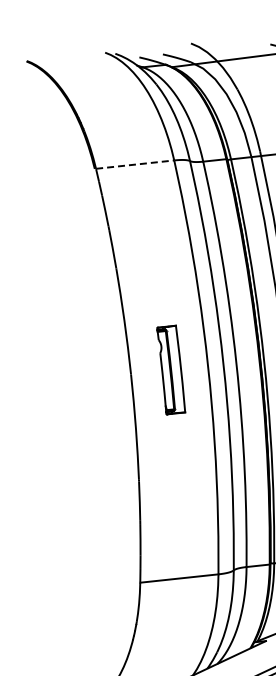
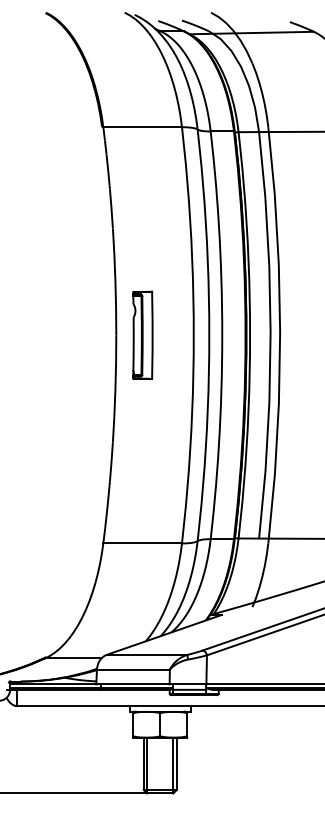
line: (136, 164) -> (143, 127), dashed -> solid
part: (170, 369) -> (142, 334), moved

